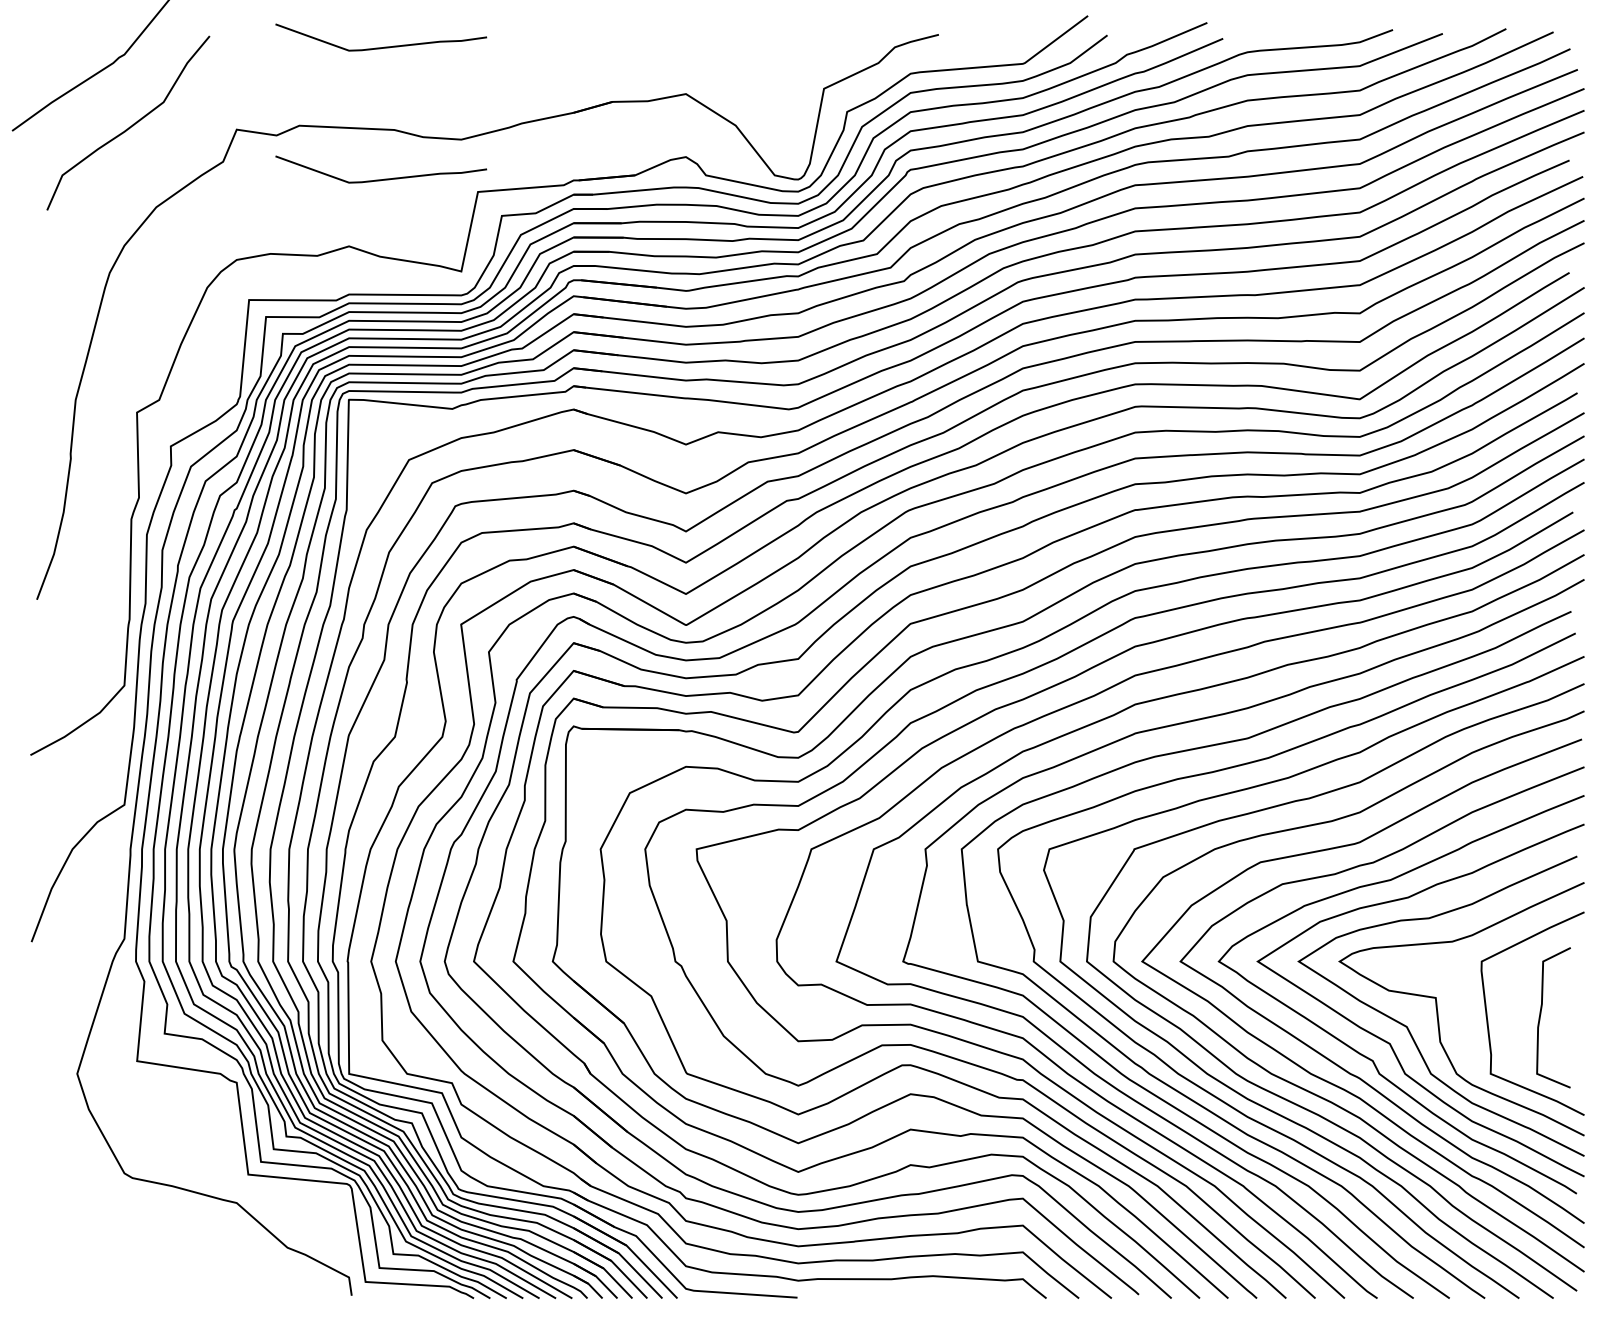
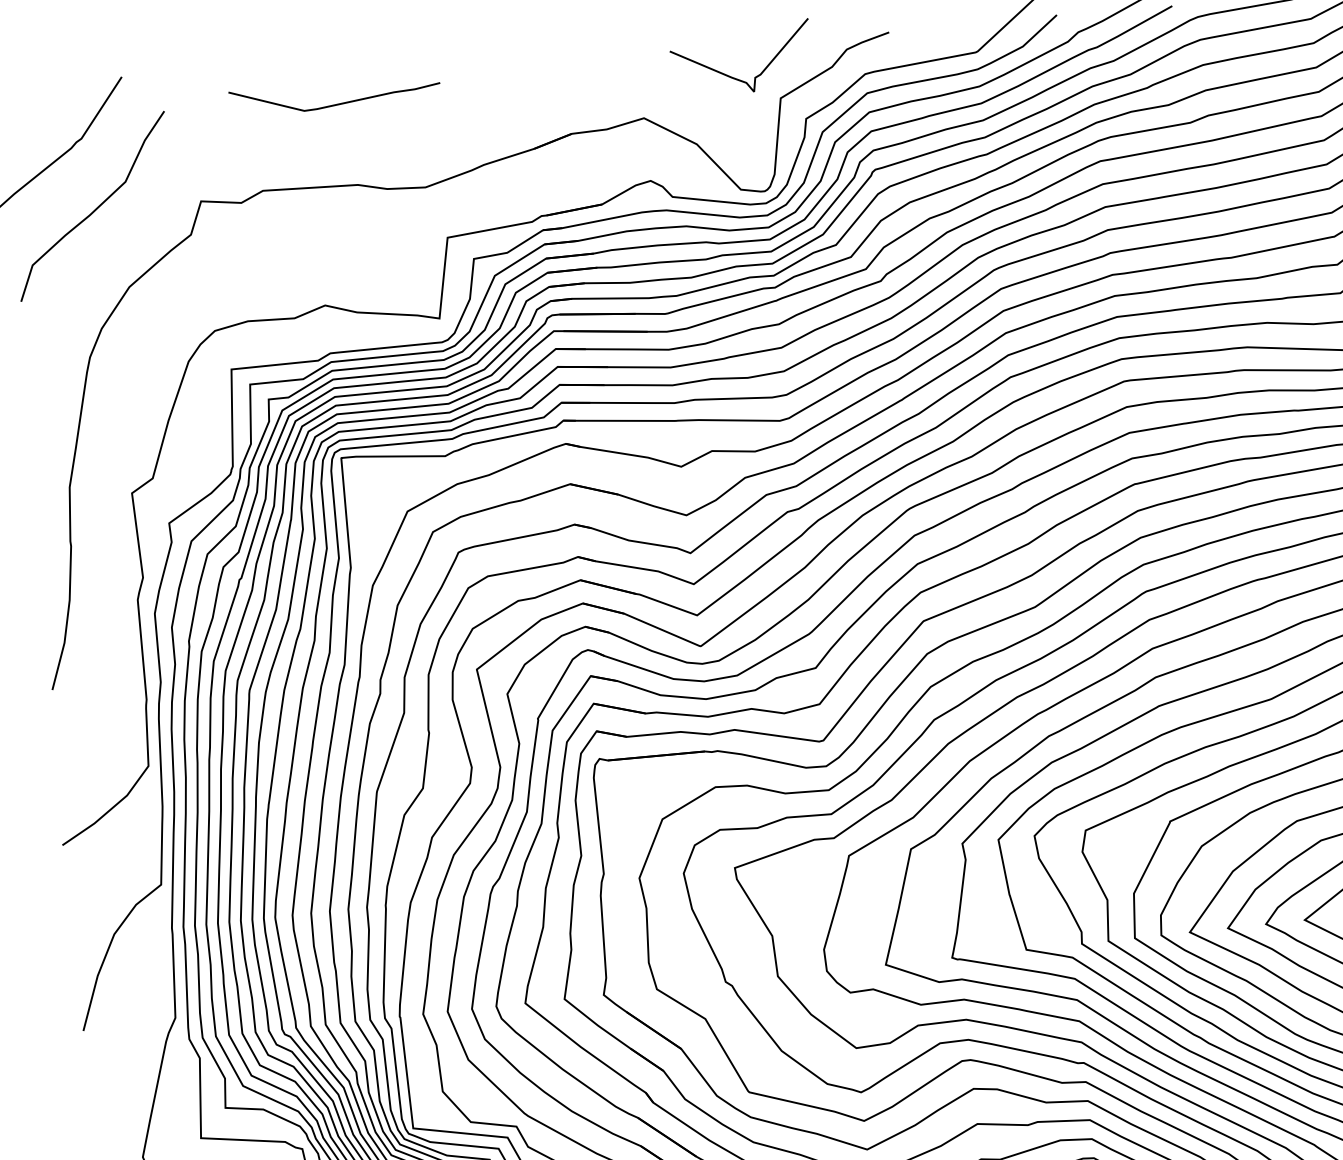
curve: (781, 63) -> (735, 77), added
curve: (384, 178) -> (353, 234), removed

